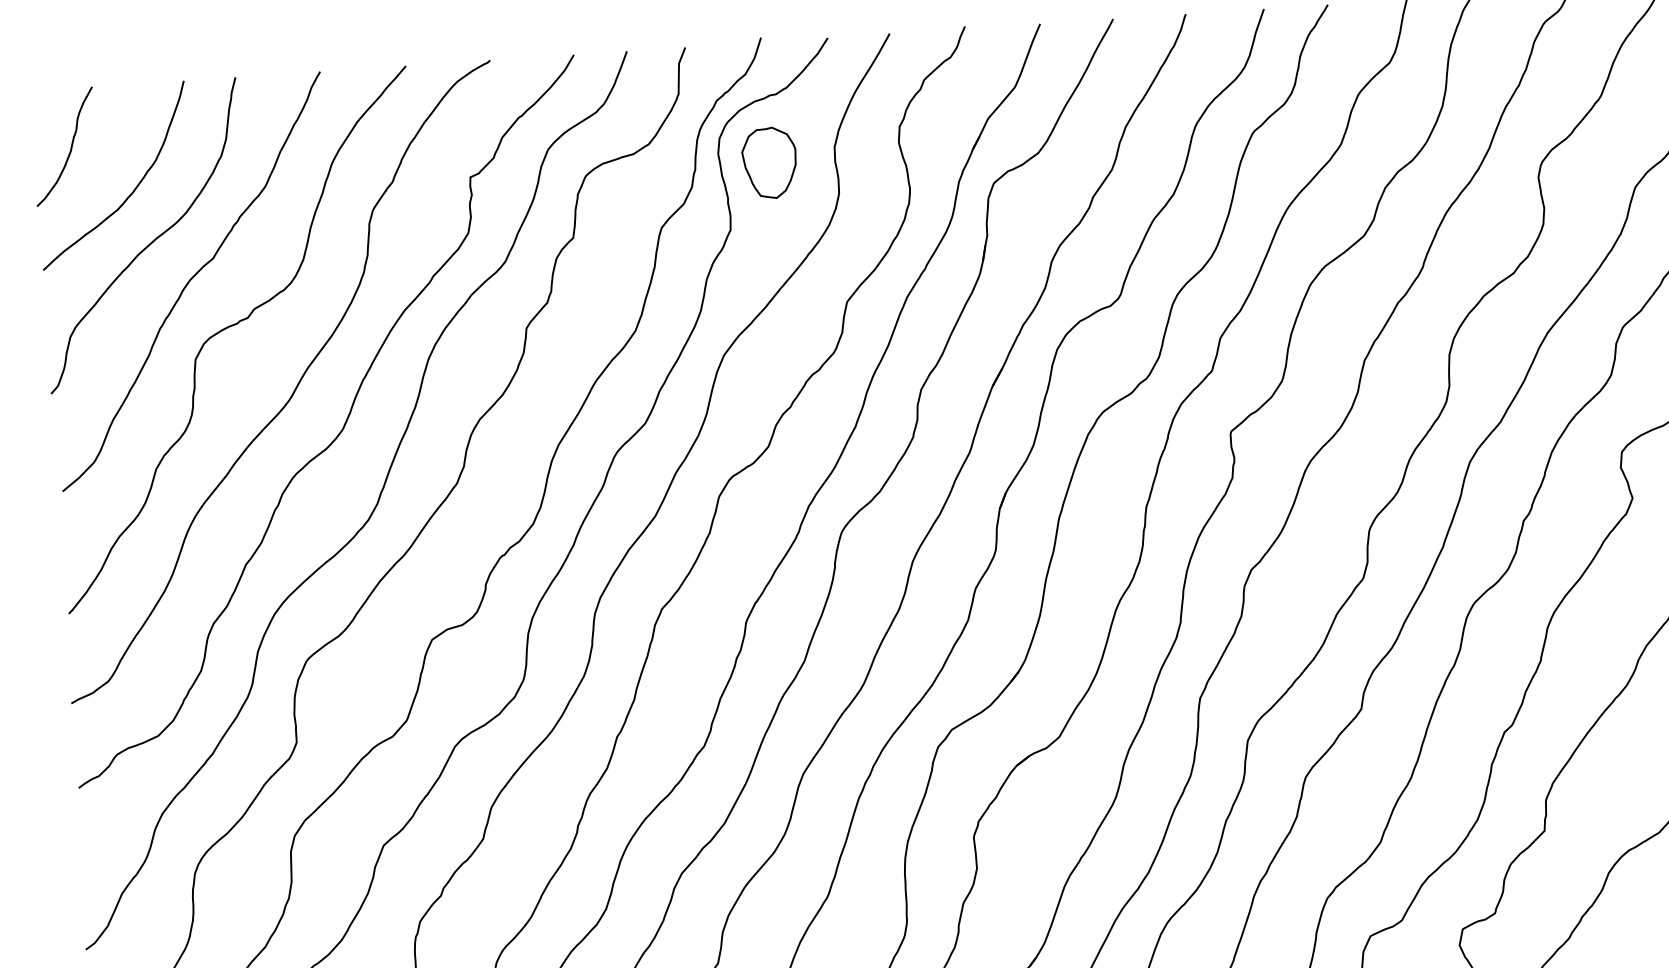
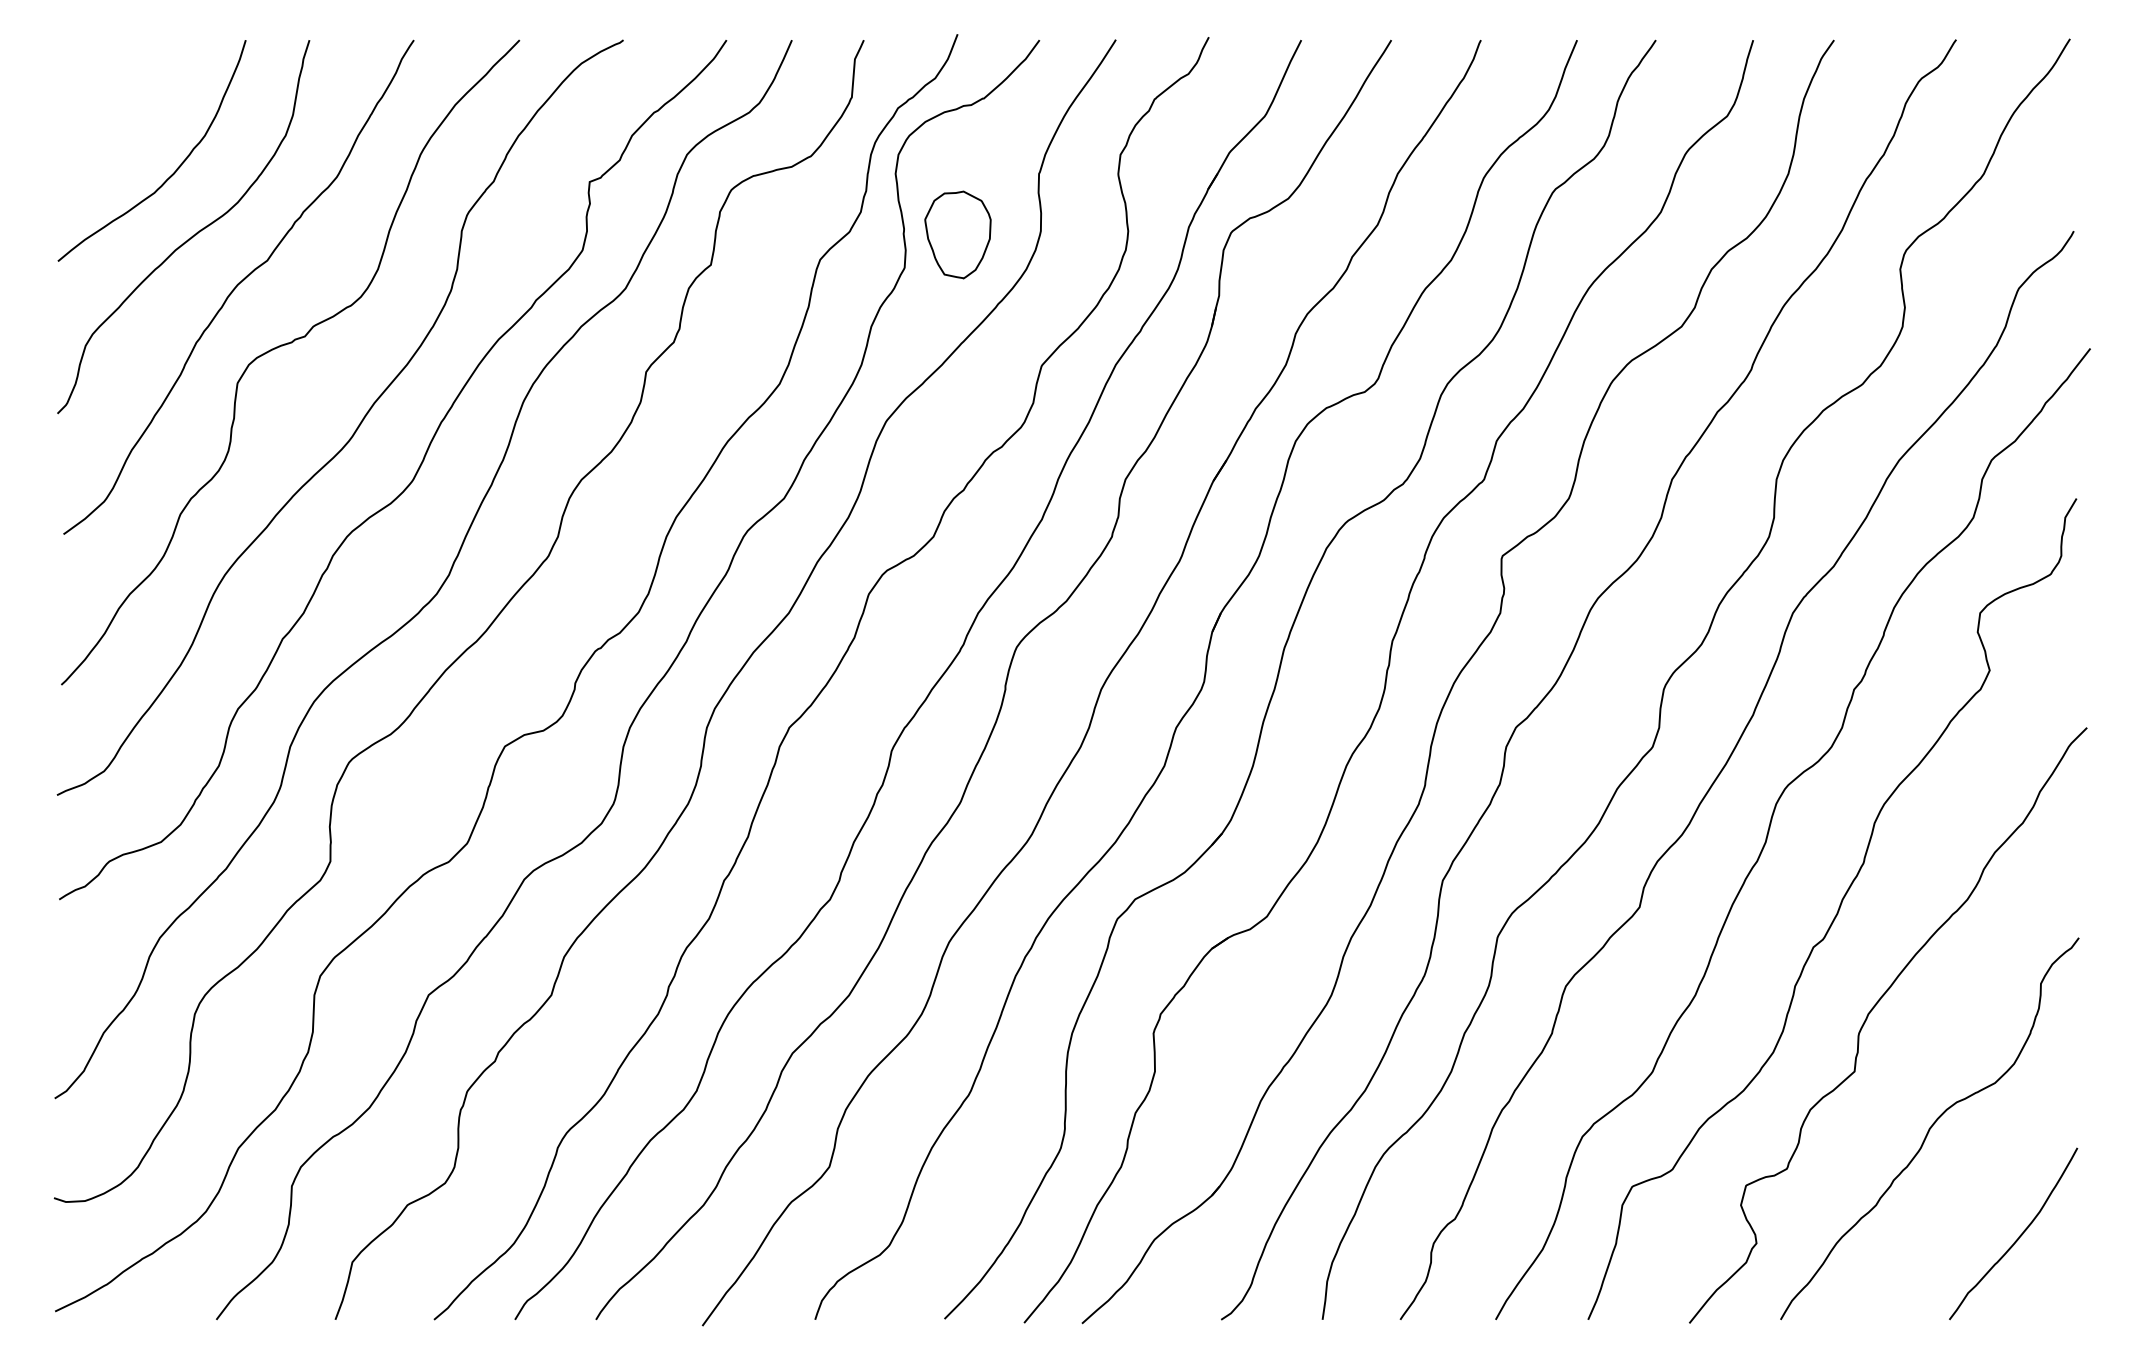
curve: (70, 147) -> (101, 112), removed
part: (769, 162) -> (957, 234), moved

